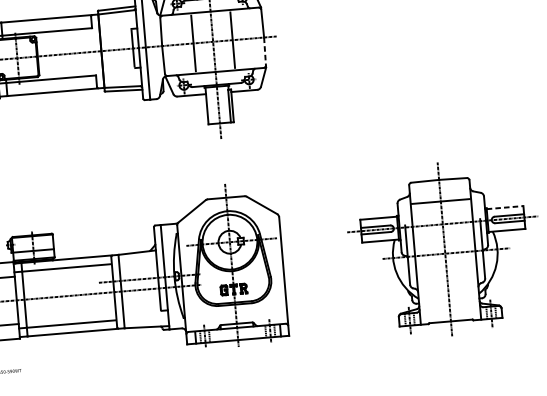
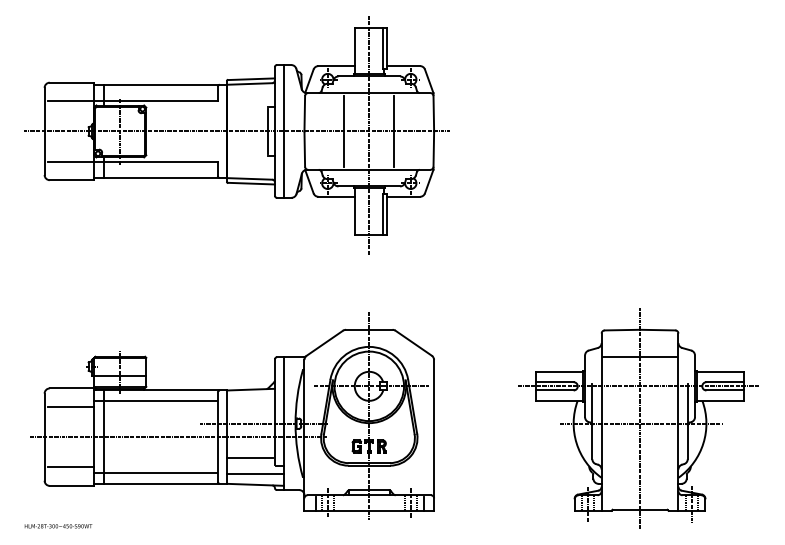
line: (264, 53) -> (433, 151), dashed -> solid
line: (505, 207) -> (720, 371), dashed -> solid
line: (140, 306) -> (249, 458), added
line: (146, 319) -> (255, 474), added

